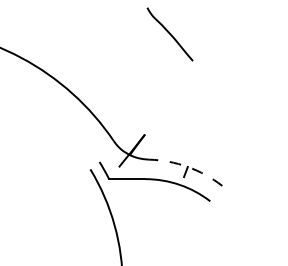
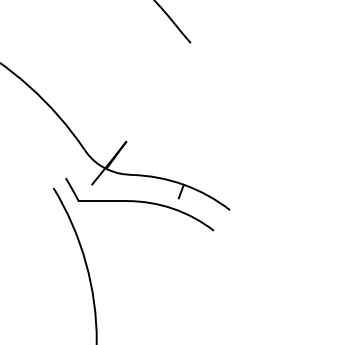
arc: (187, 166) -> (183, 184), dashed -> solid

